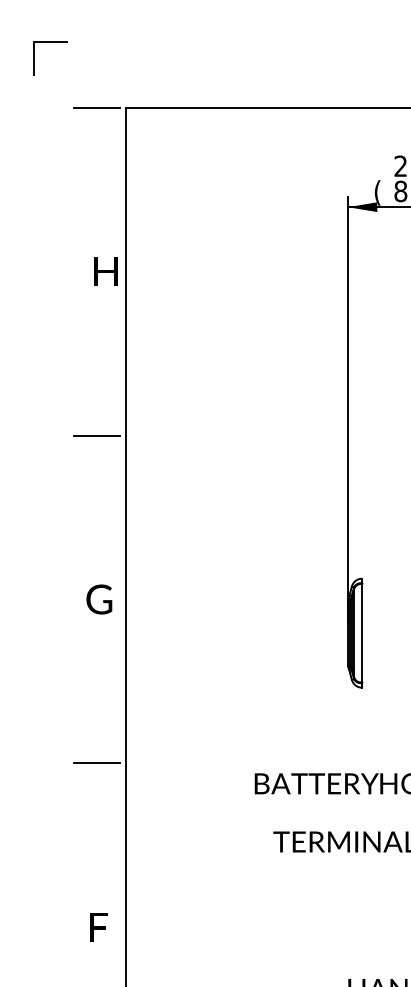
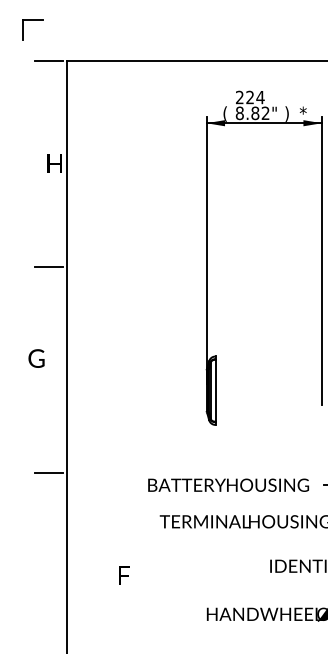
part: (49, 43) -> (32, 20), moved
text: (99, 599) -> (36, 358), moved
text: (99, 927) -> (124, 575), moved

